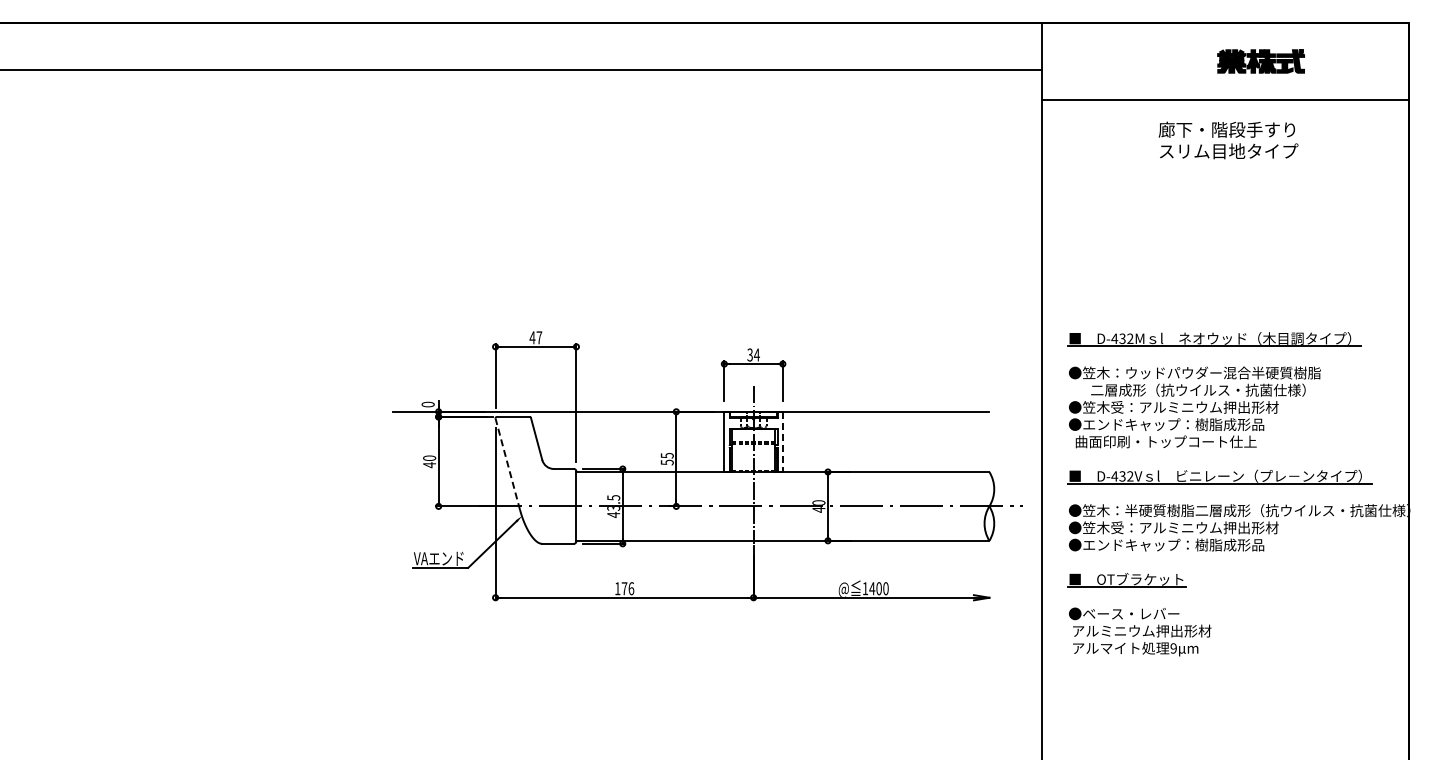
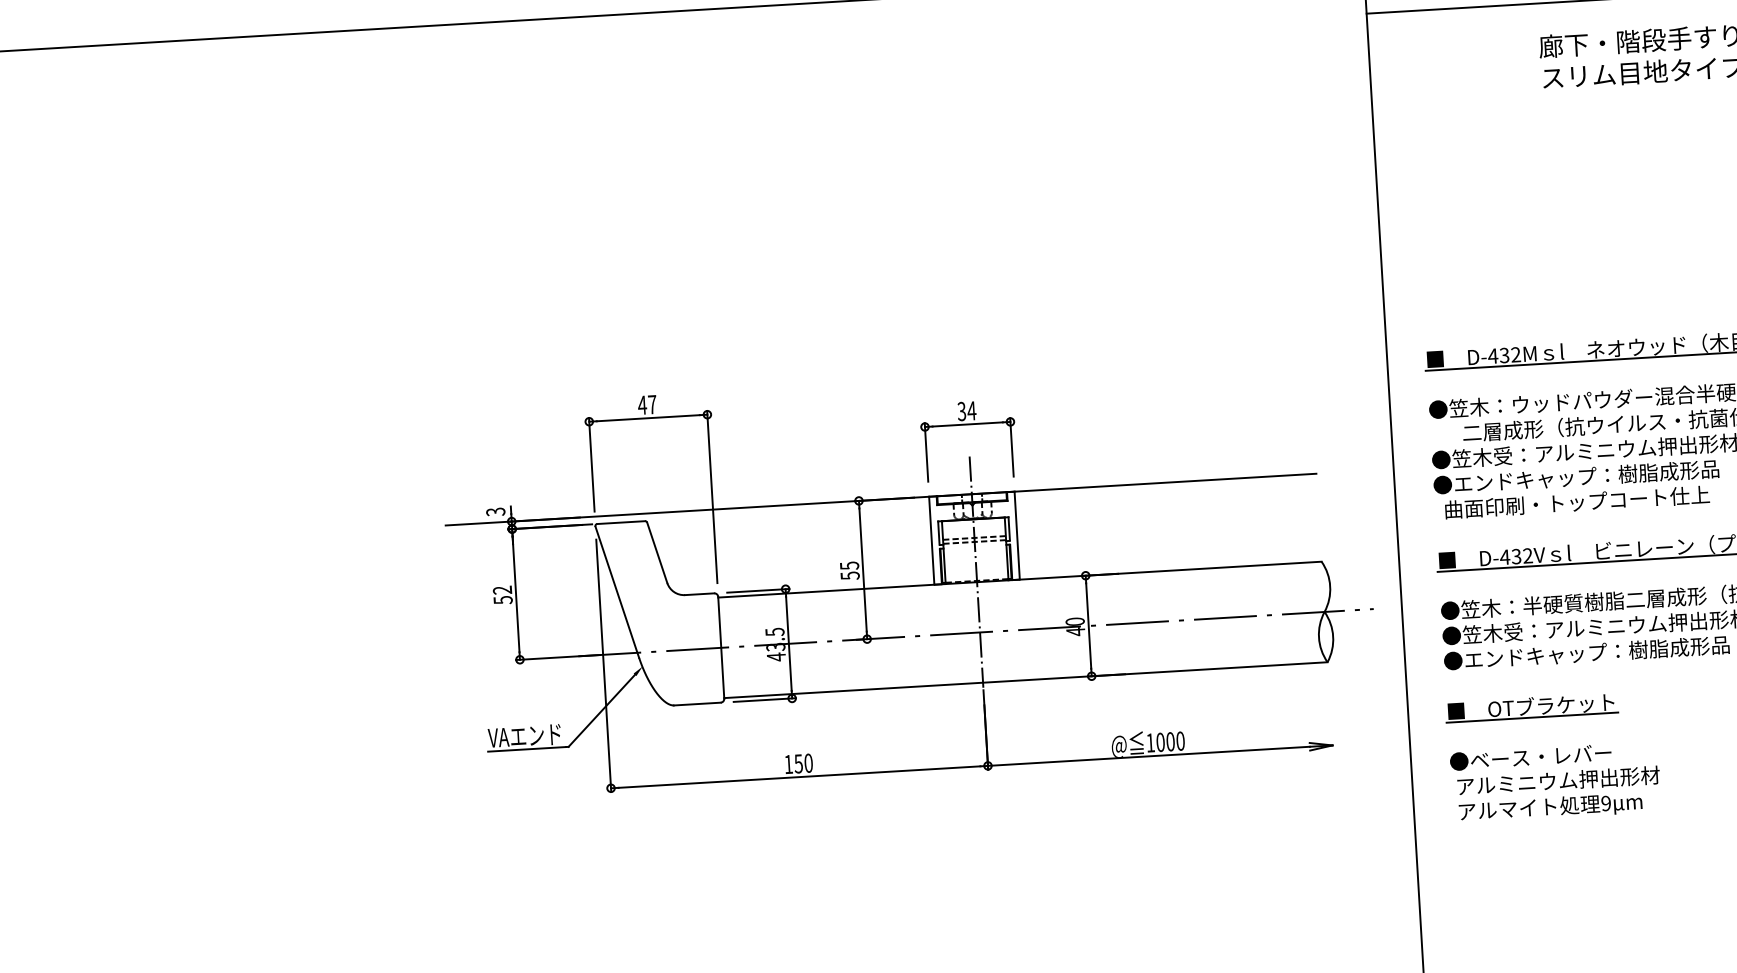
text: (427, 404) -> (494, 511), 0 -> 3
line: (782, 441) -> (1016, 535), dashed -> solid
text: (429, 461) -> (502, 594), 40 -> 52
line: (507, 463) -> (616, 591), dashed -> solid
text: (627, 588) -> (802, 763), 176 -> 150
text: (872, 588) -> (1160, 742), 1400 -> 1000

